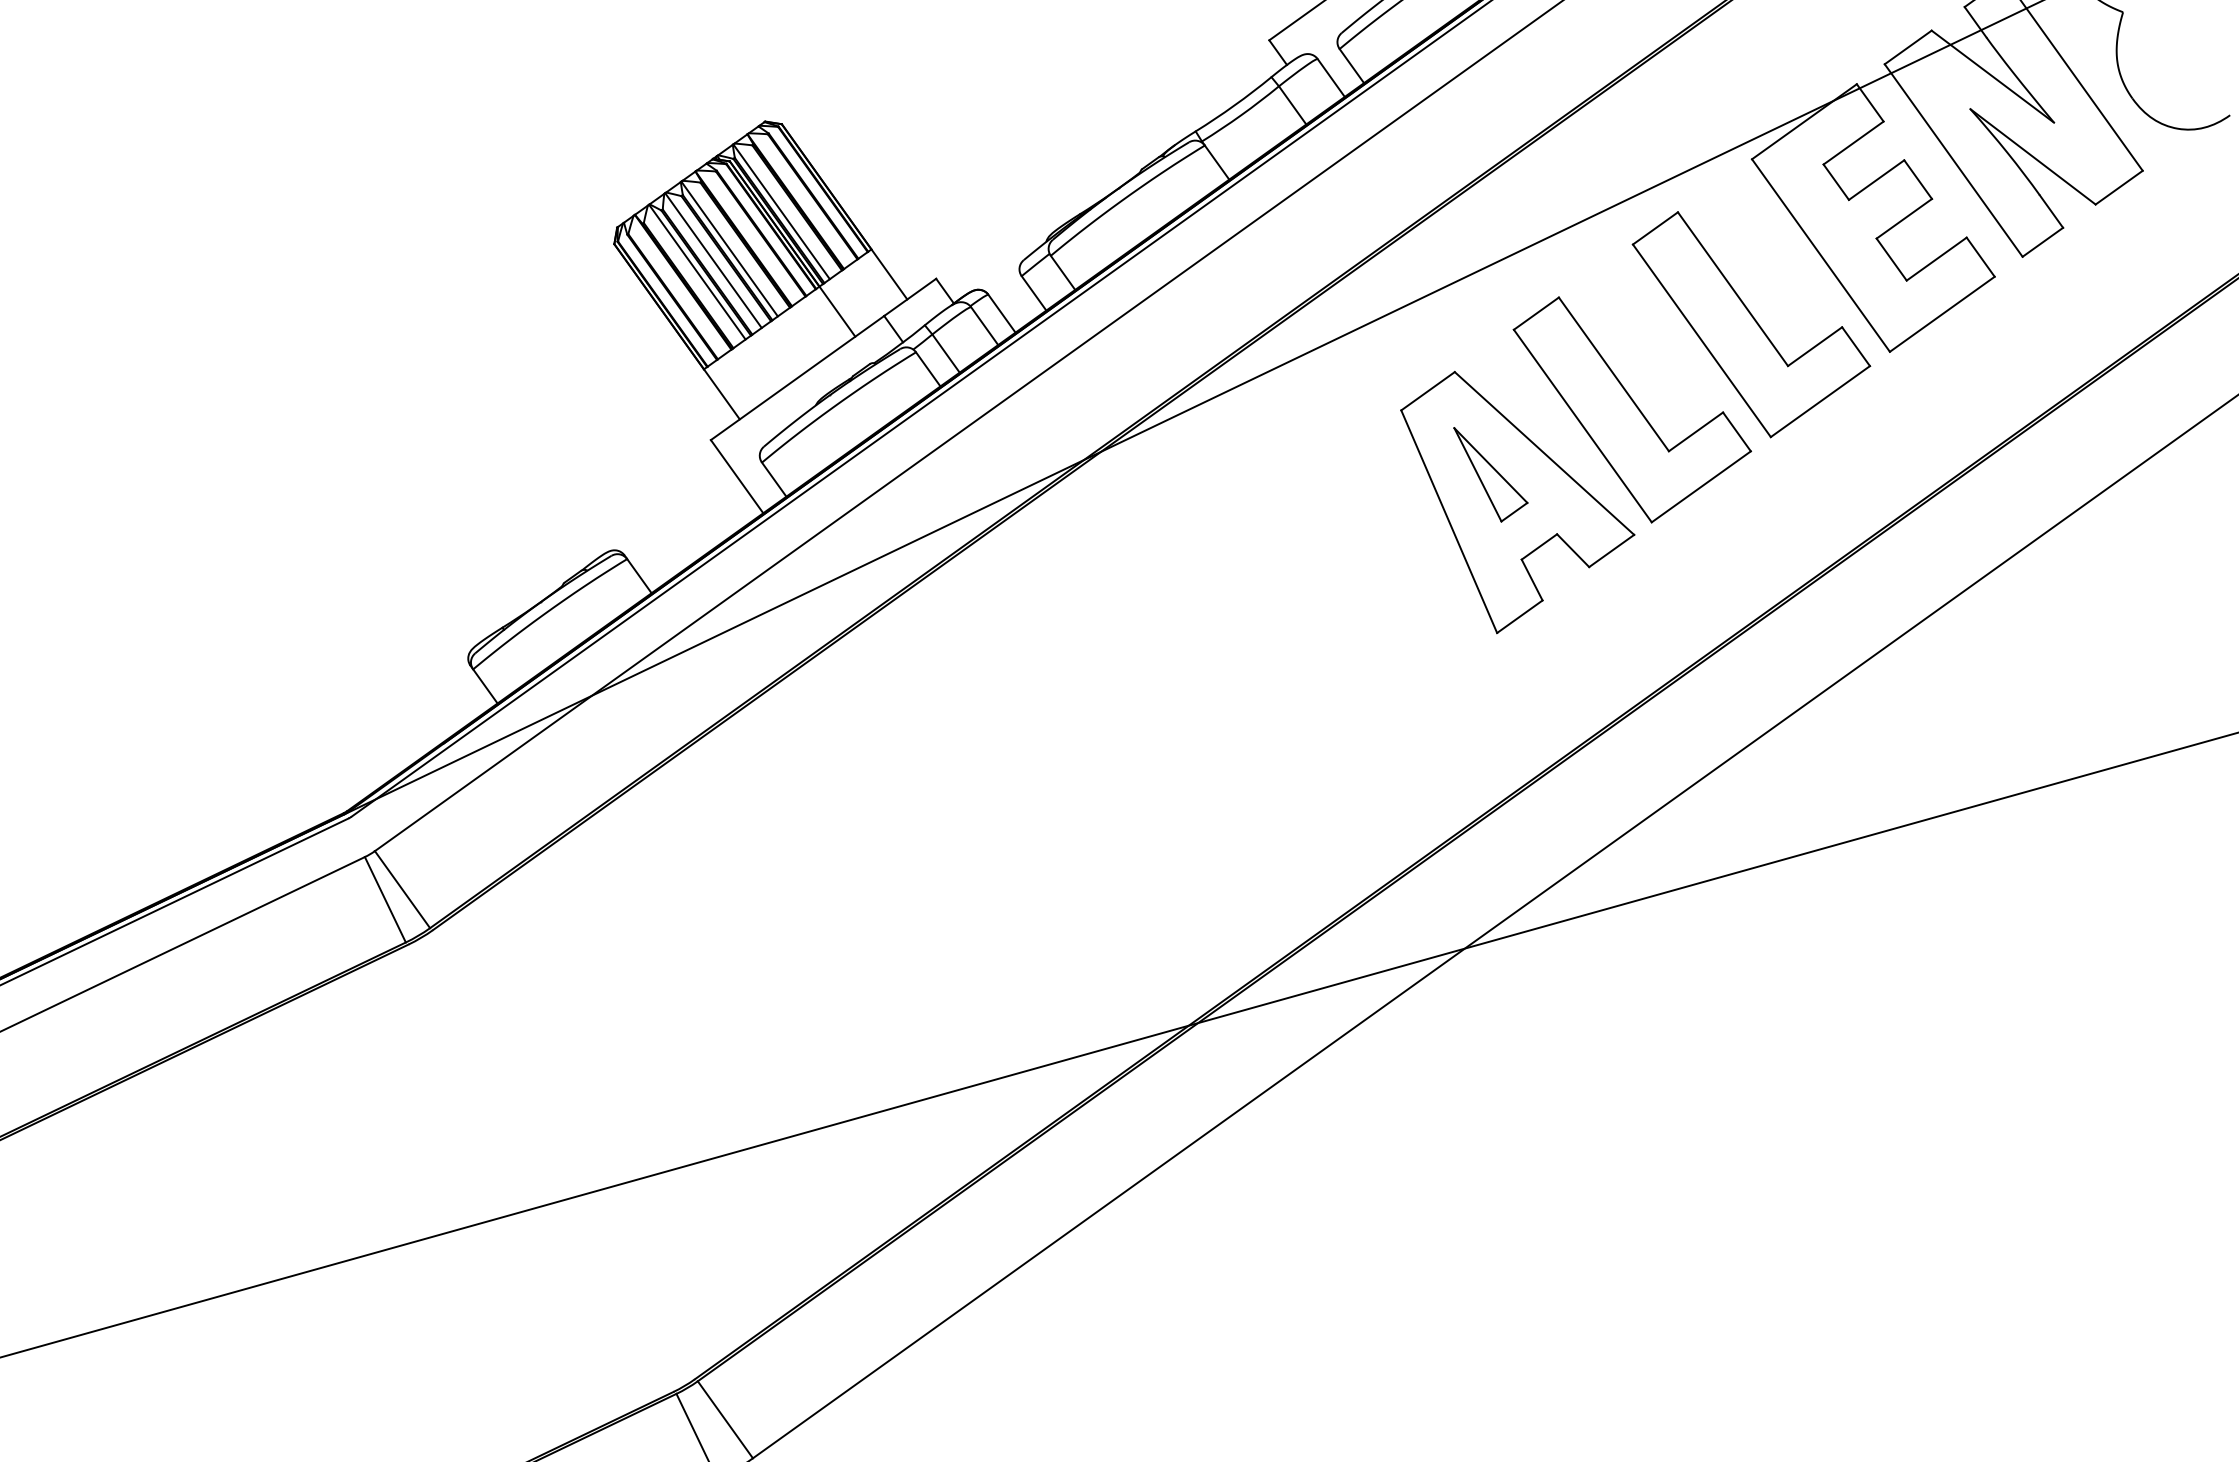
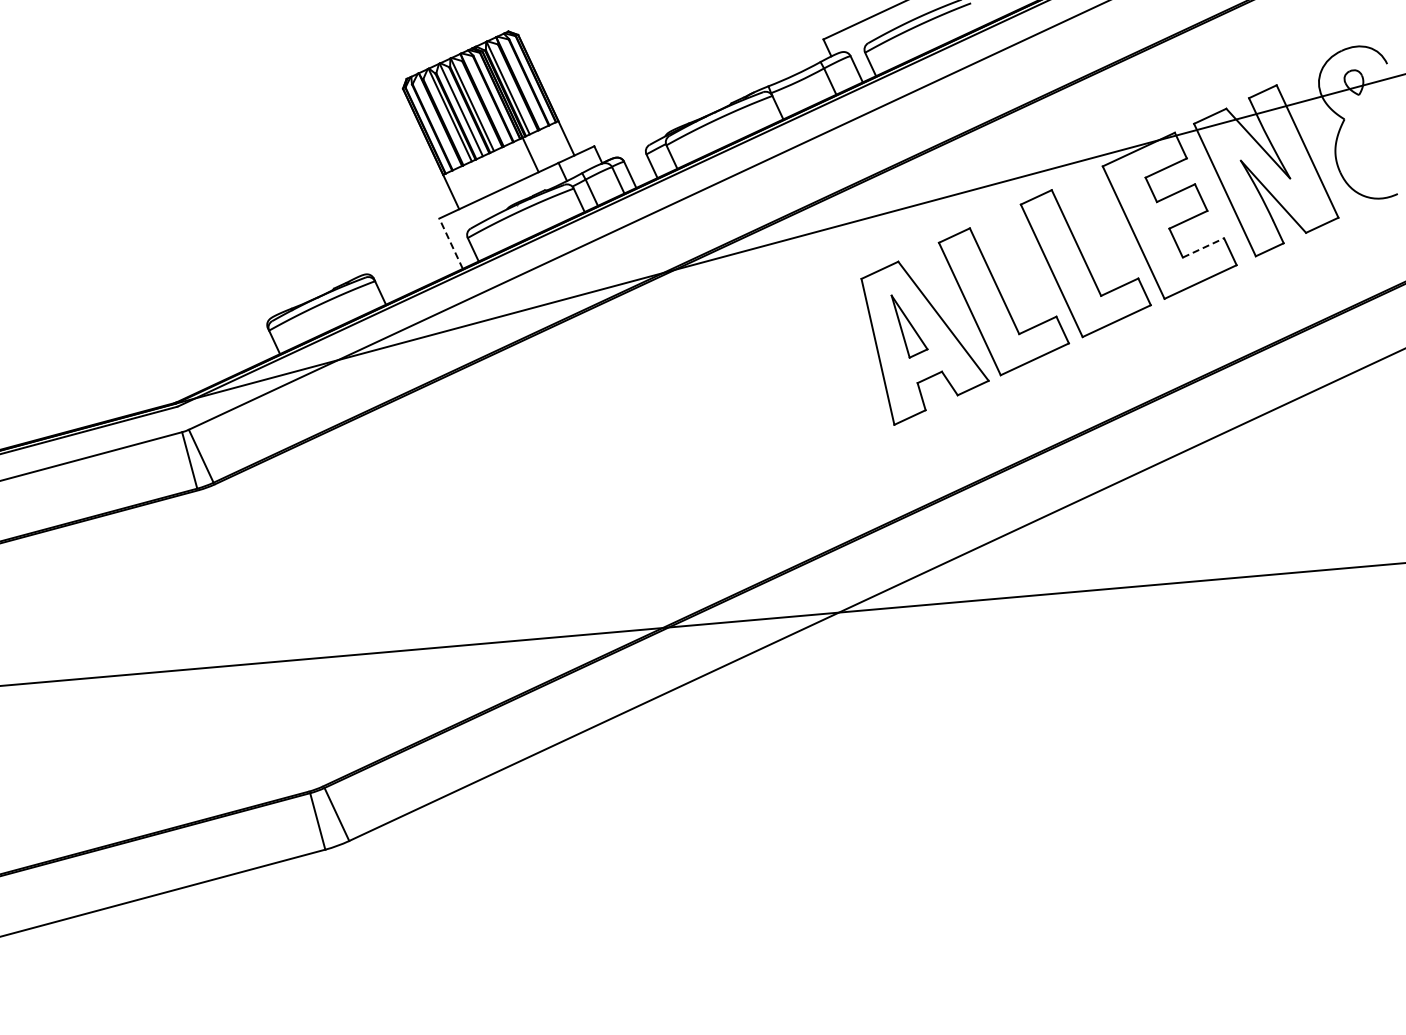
line: (1936, 258) -> (1203, 247), solid -> dashed
line: (737, 476) -> (451, 243), solid -> dashed

